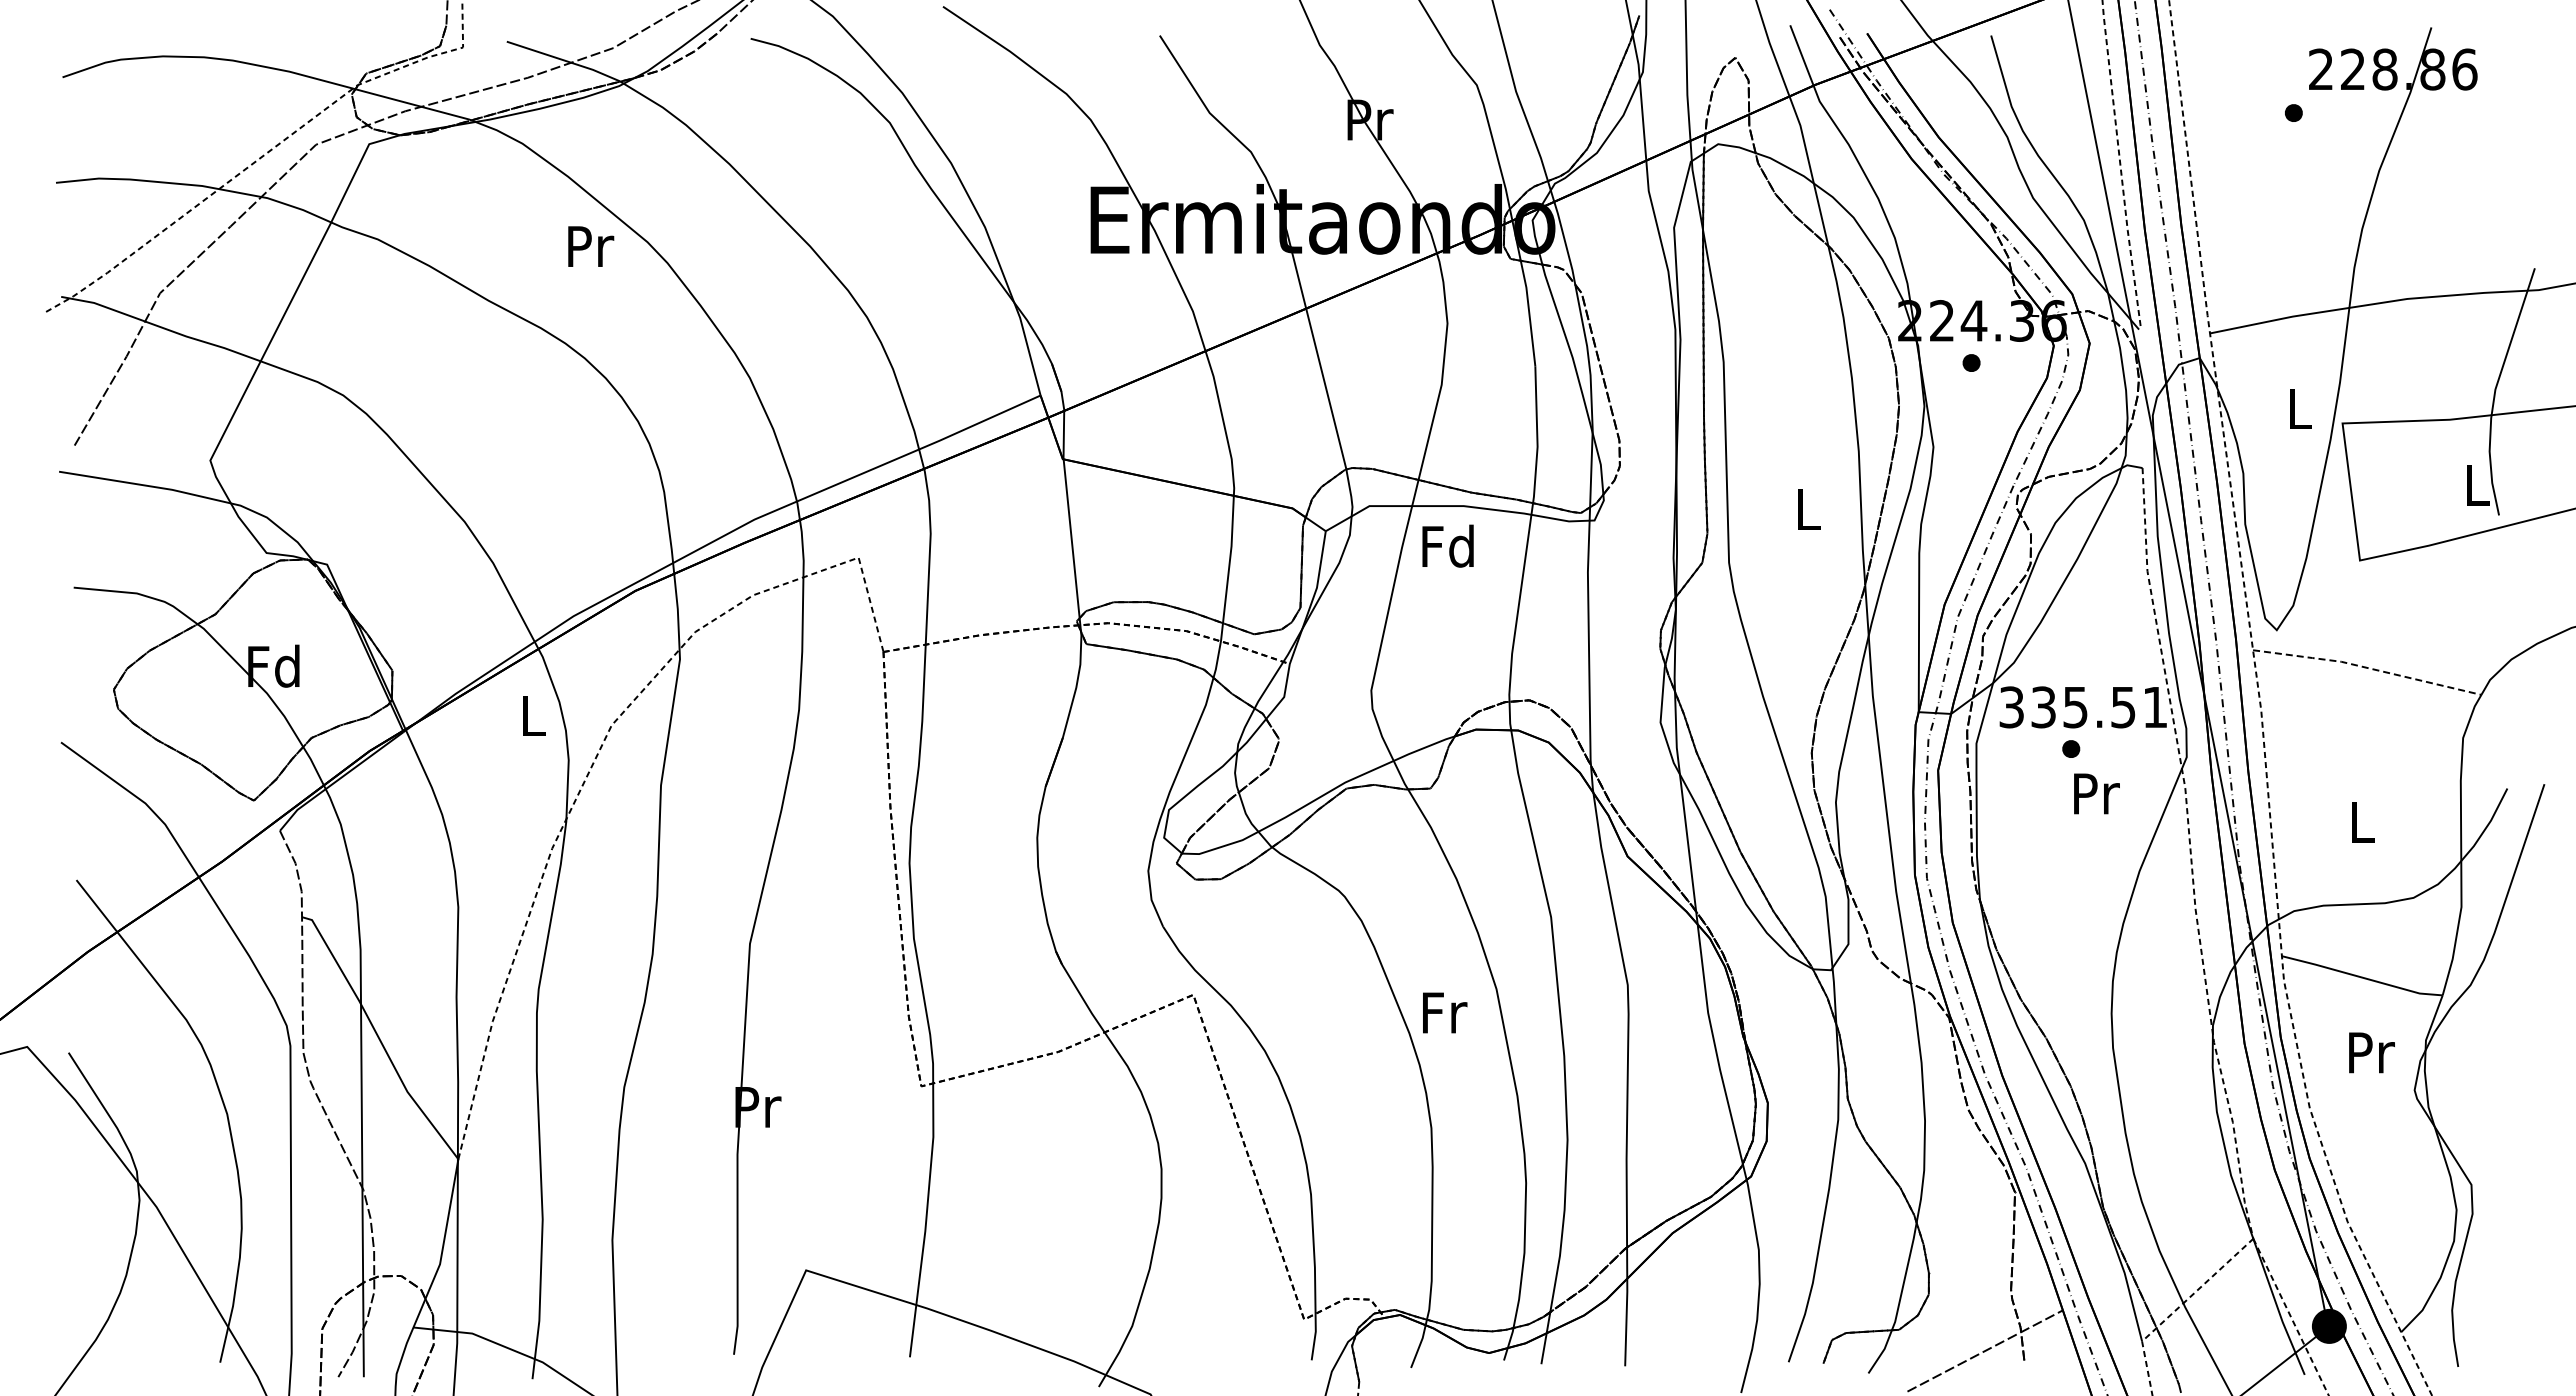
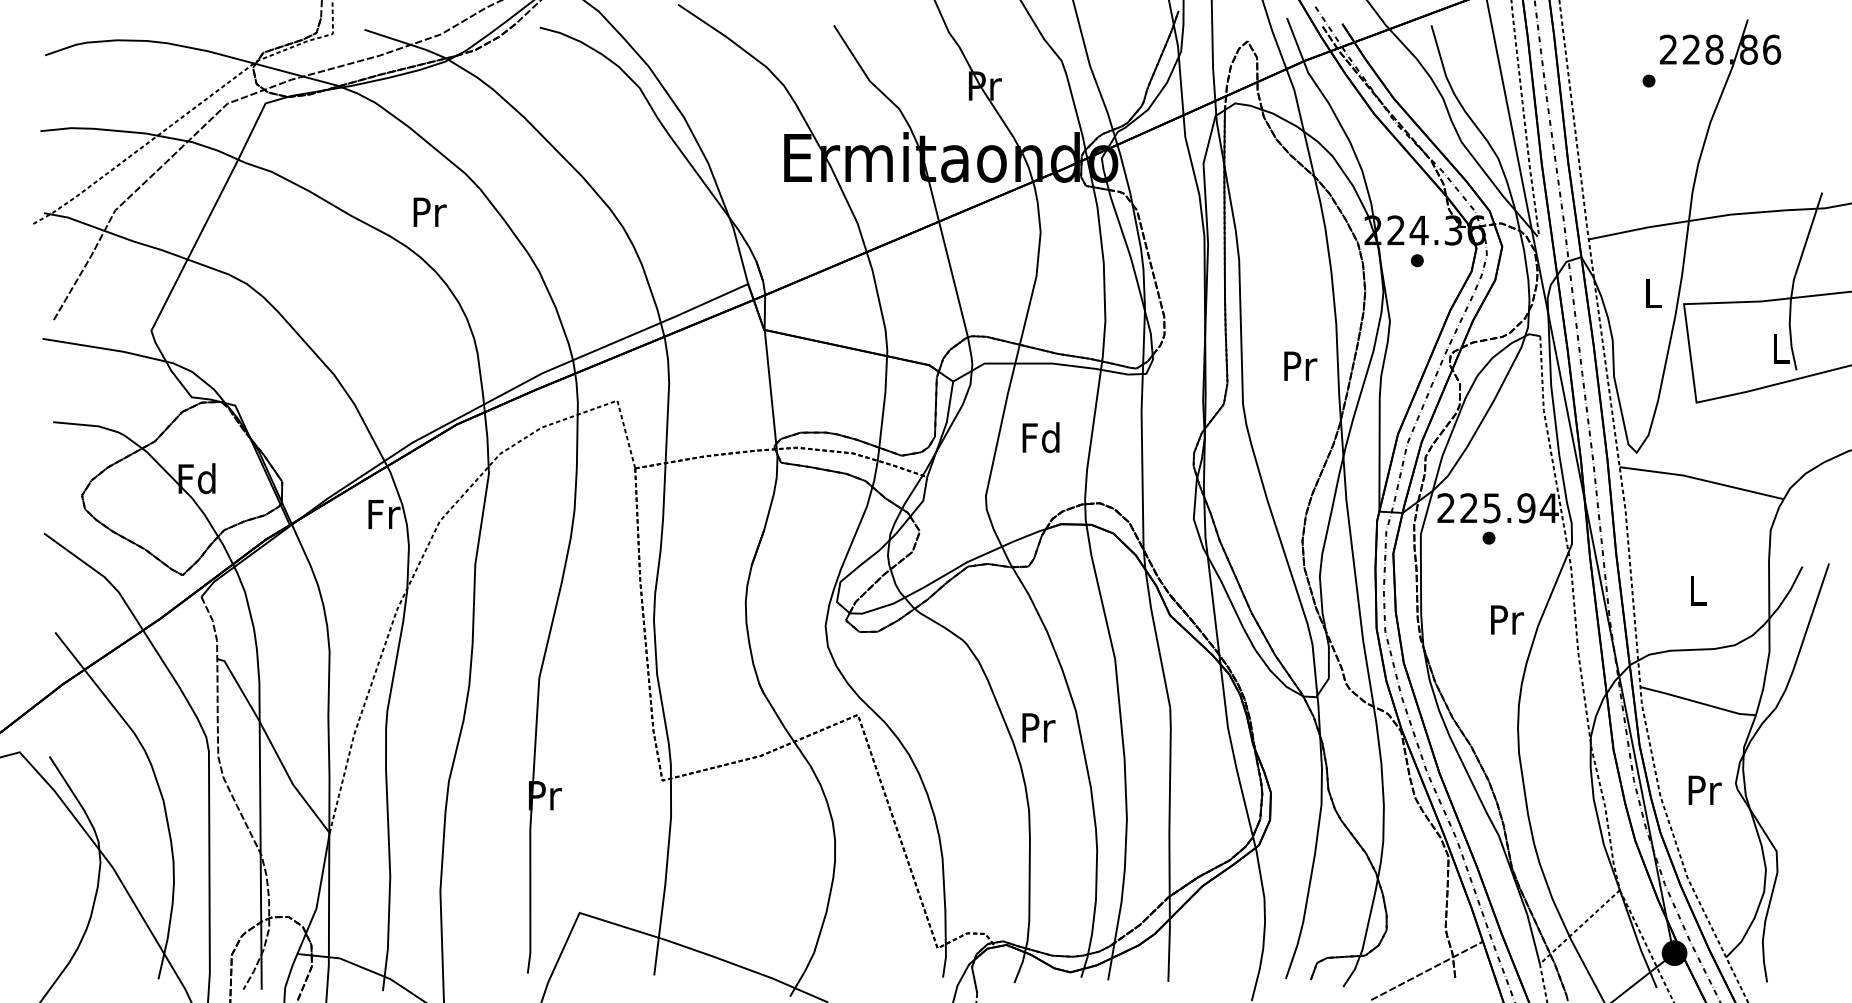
text: (591, 246) -> (430, 212), moved
text: (1809, 509) -> (1300, 366), L -> Pr
text: (1447, 545) -> (1040, 437), moved
line: (2366, 667) -> (1701, 479), dashed -> solid
text: (2083, 707) -> (1497, 508), 335.51 -> 225.94
text: (534, 715) -> (384, 514), L -> Fr
text: (2096, 793) -> (1507, 619), moved
text: (1445, 1012) -> (1039, 727), Fr -> Pr
text: (2371, 1052) -> (1704, 790), moved

